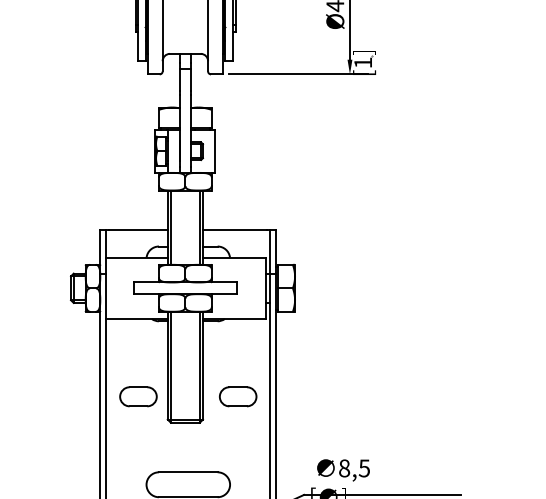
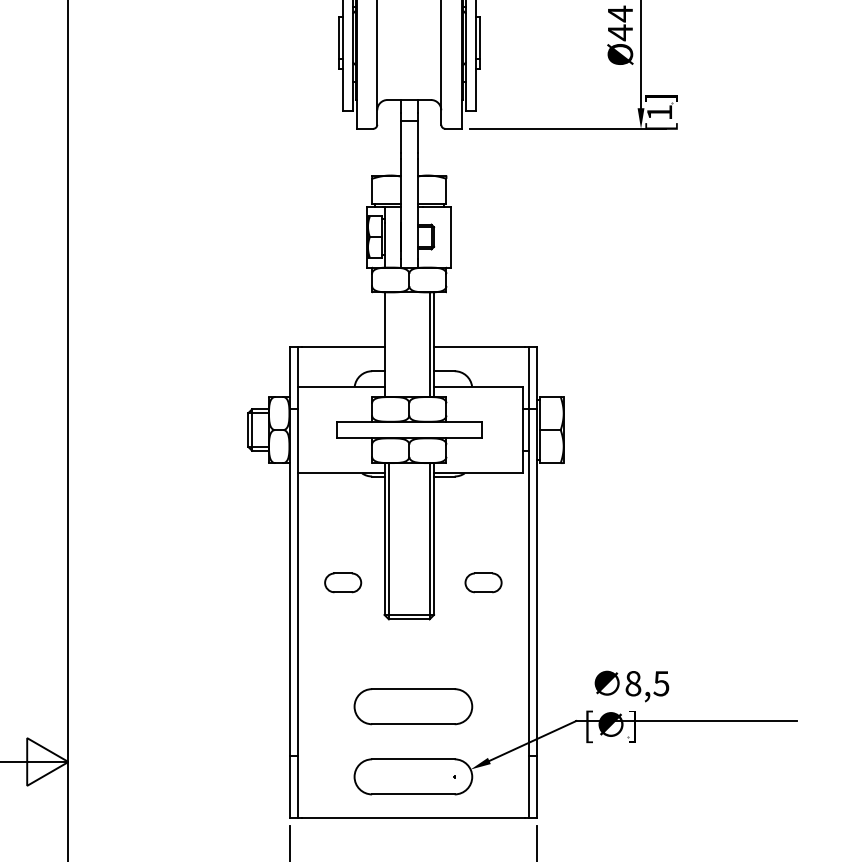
line: (170, 227) -> (388, 344), removed
part: (137, 396) -> (342, 582), size x0.7
part: (238, 396) -> (483, 582), size x0.7

